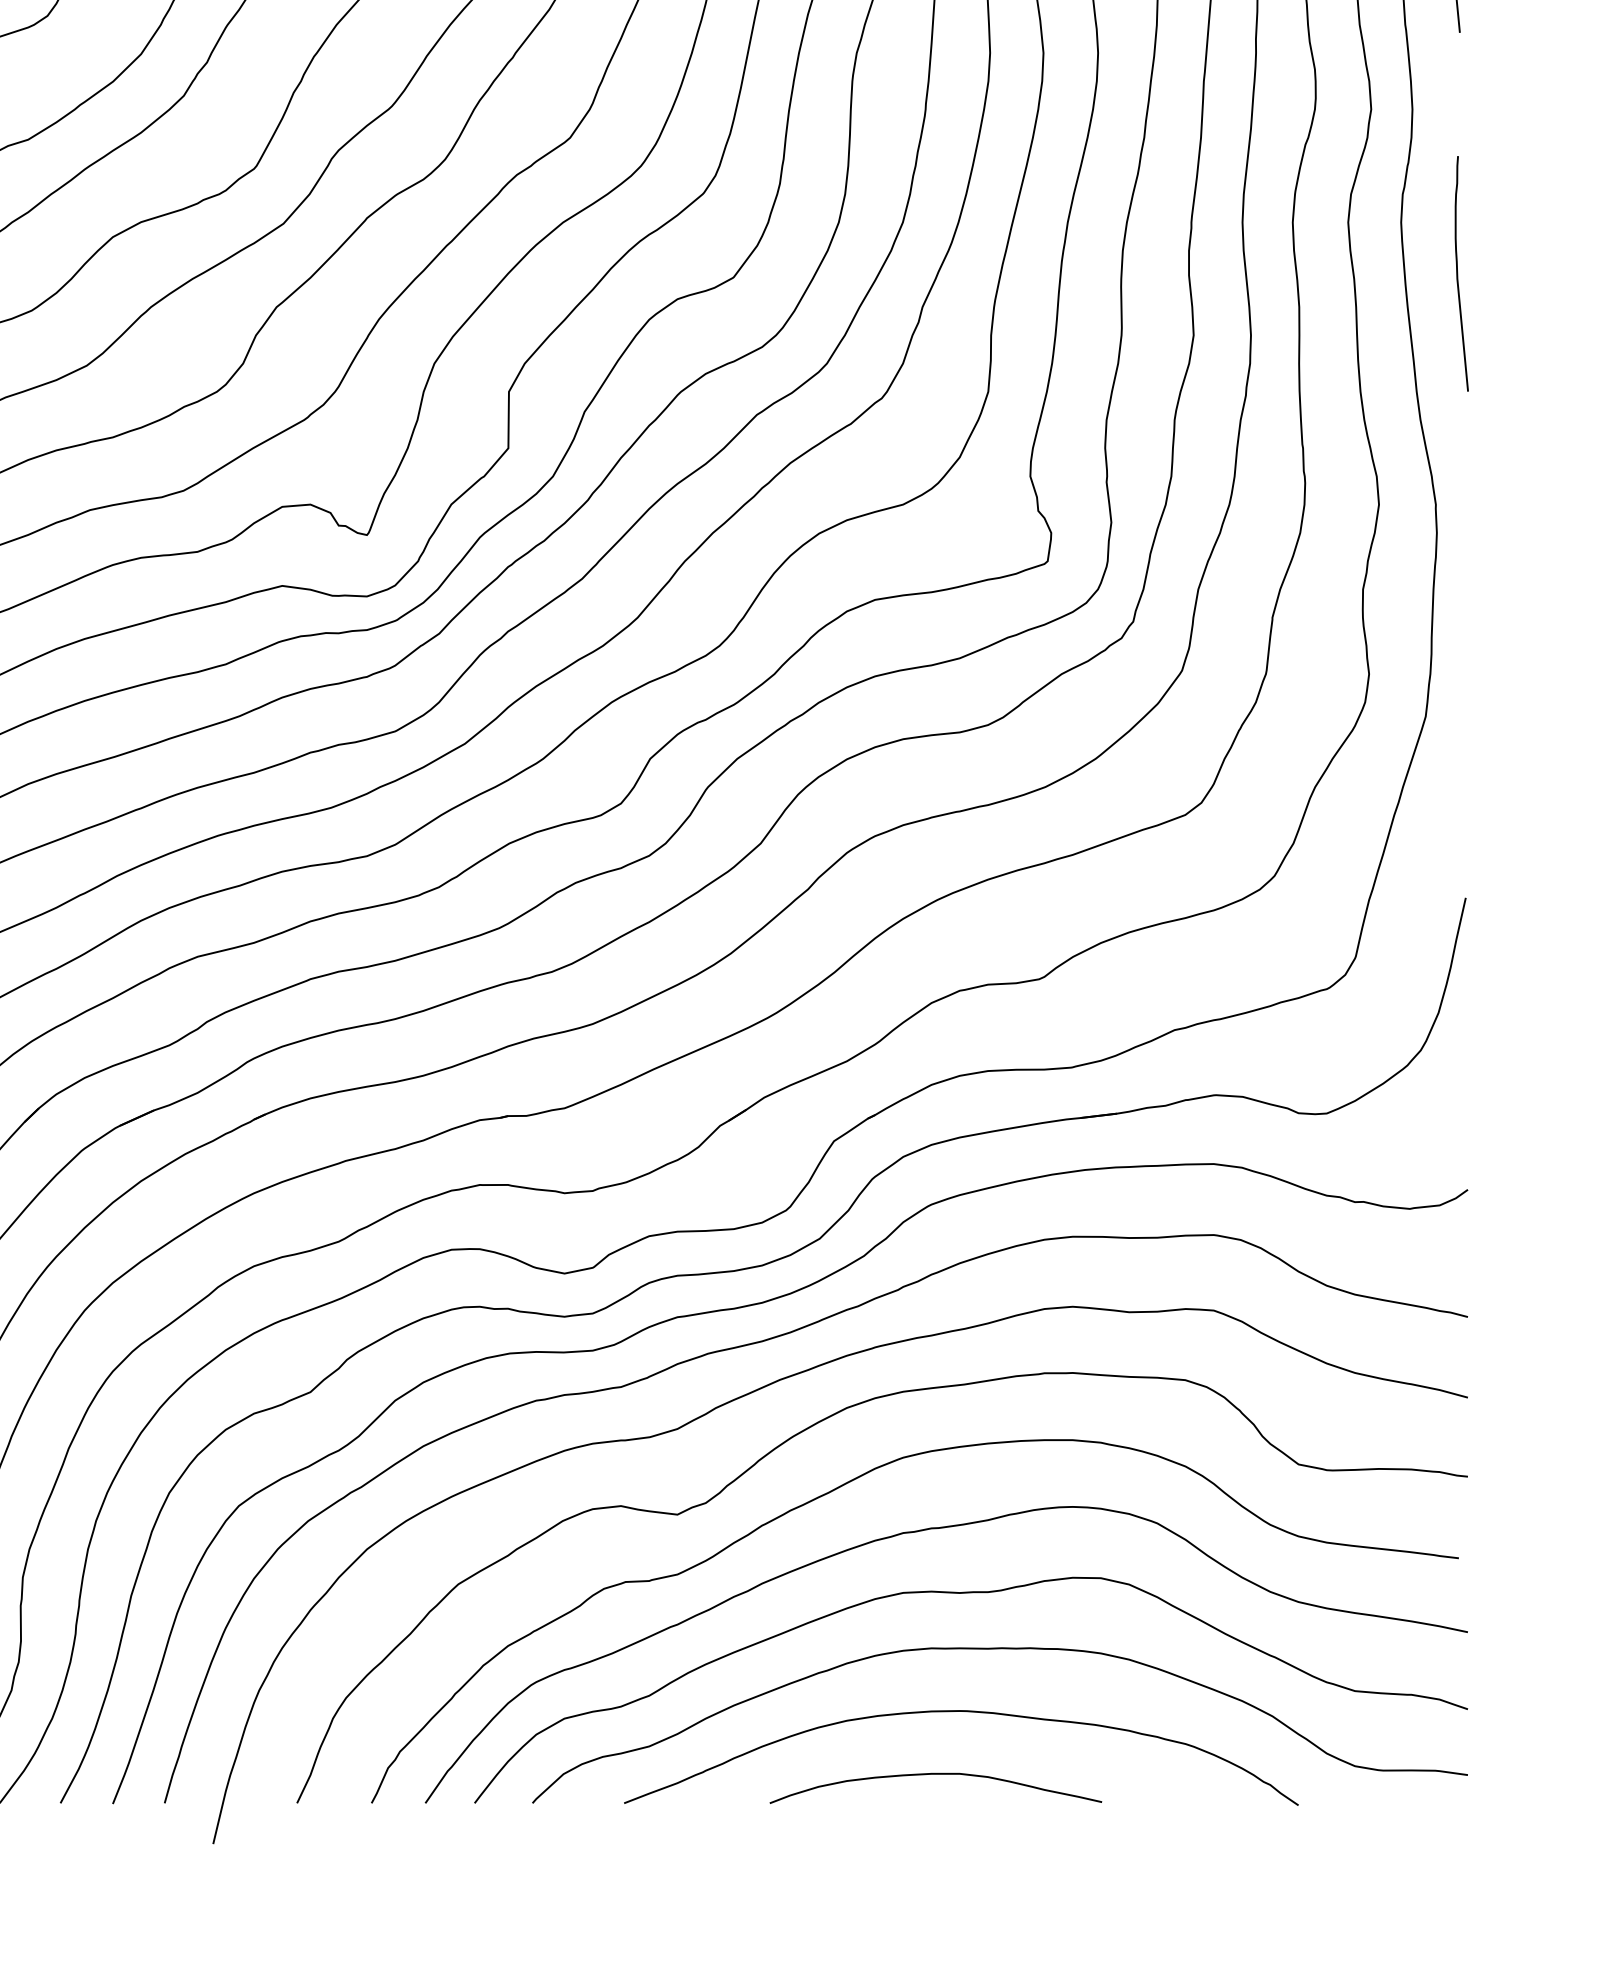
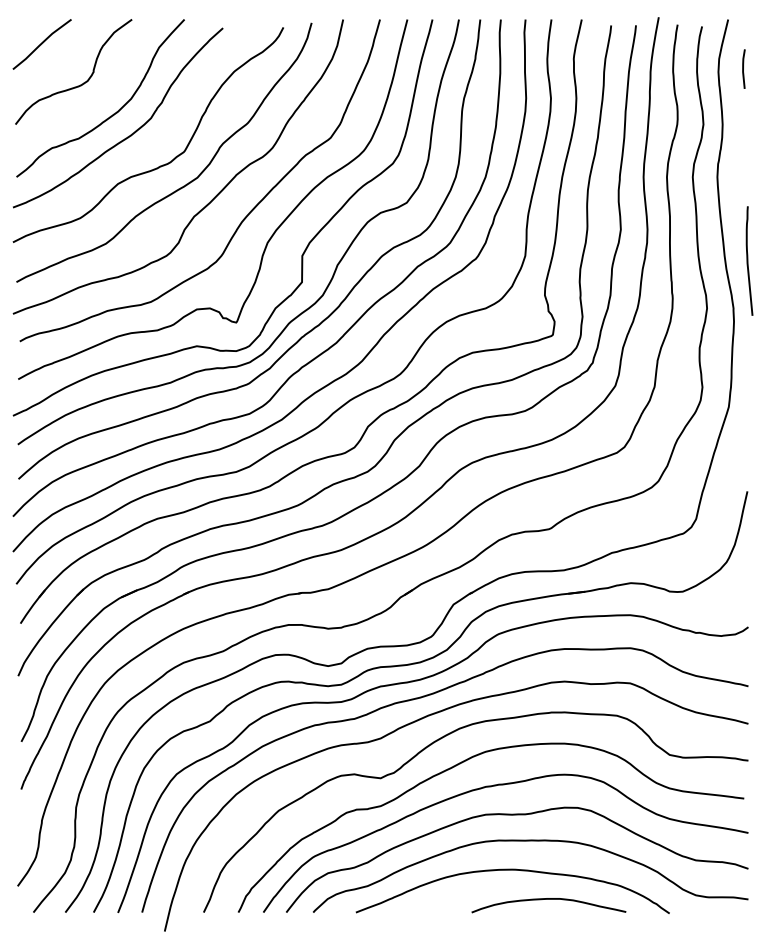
curve: (1459, 272) -> (748, 260), moved
curve: (934, 1775) -> (548, 899), moved

